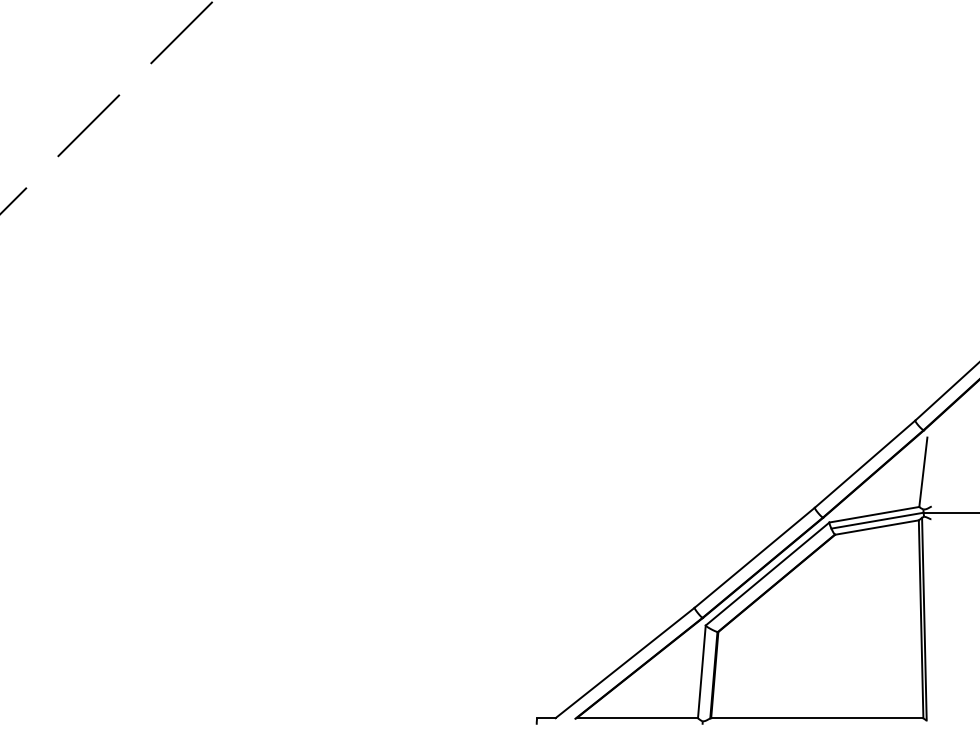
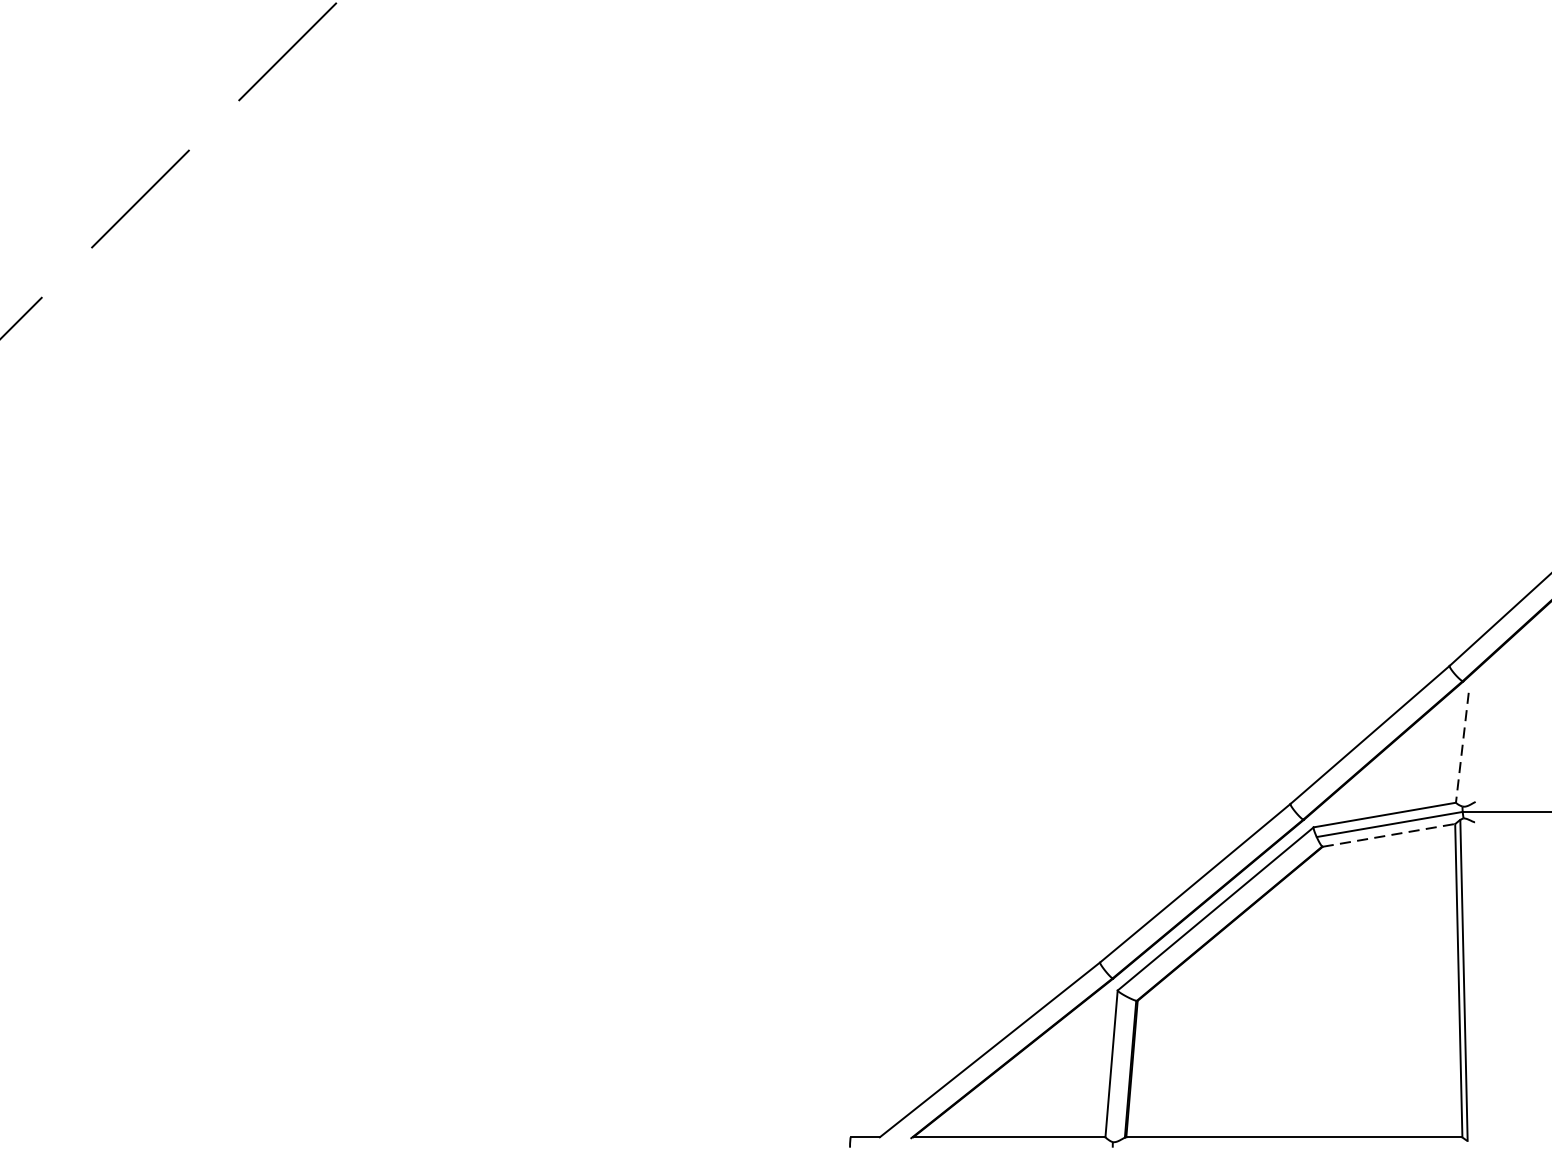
line: (923, 472) -> (1462, 748), solid -> dashed
line: (877, 527) -> (1389, 835), solid -> dashed

